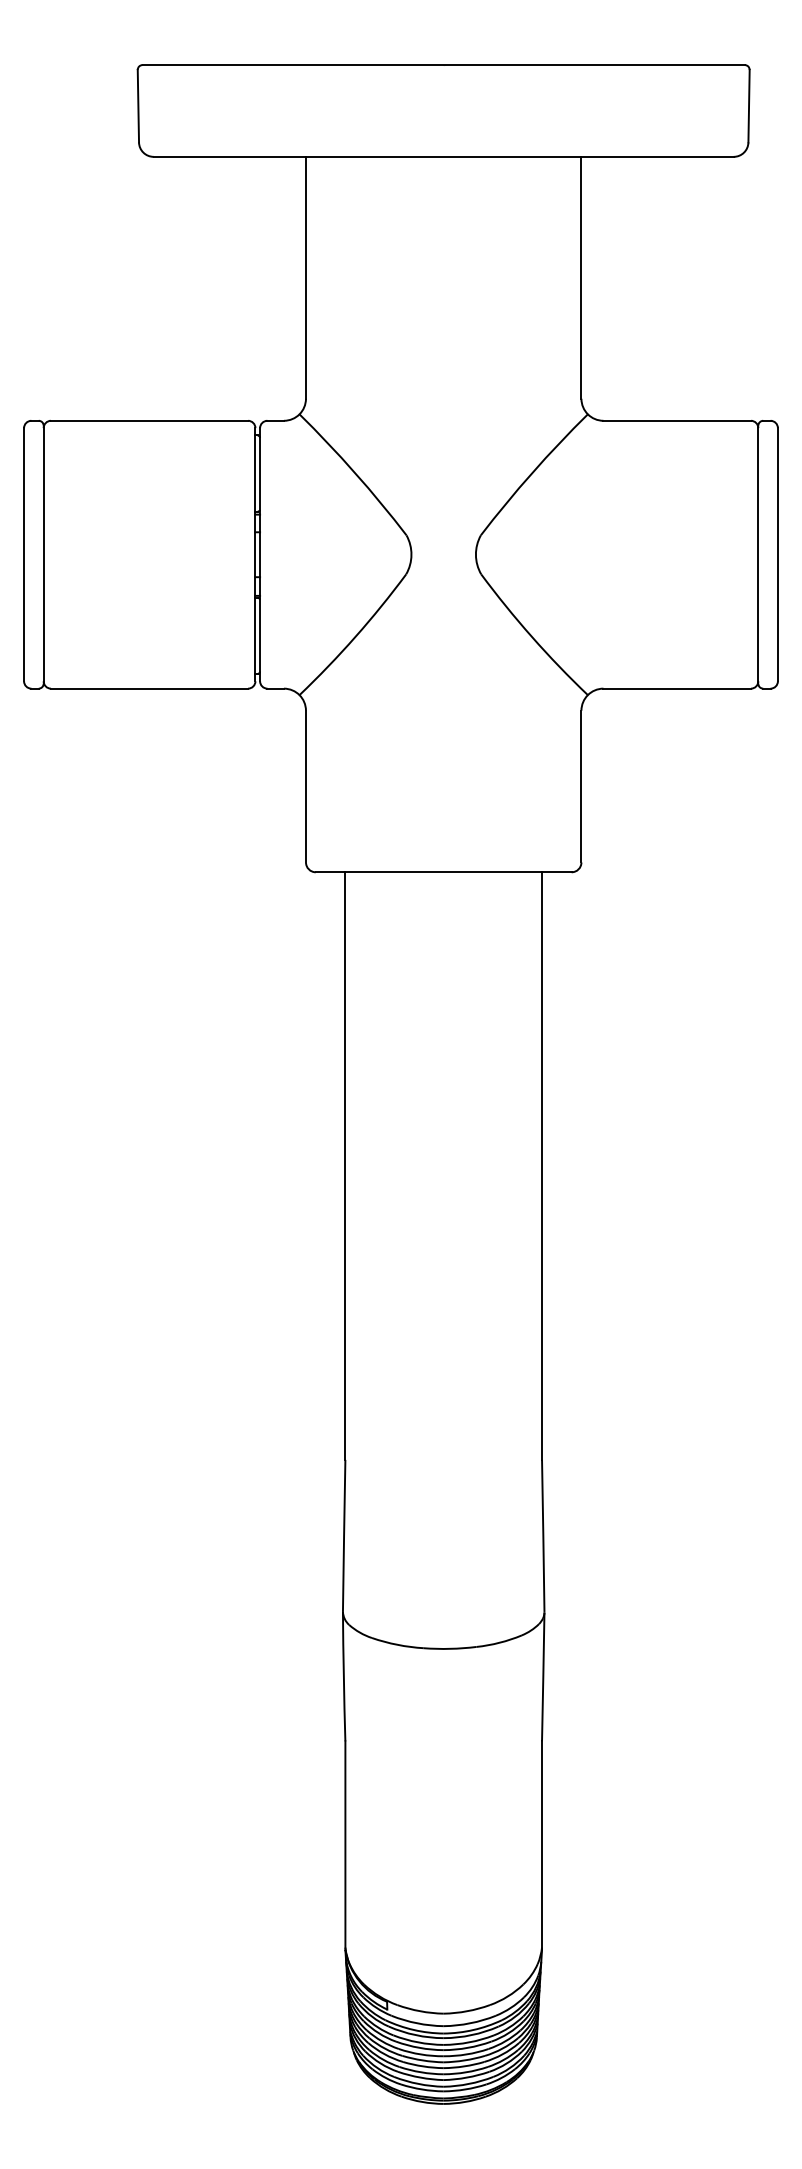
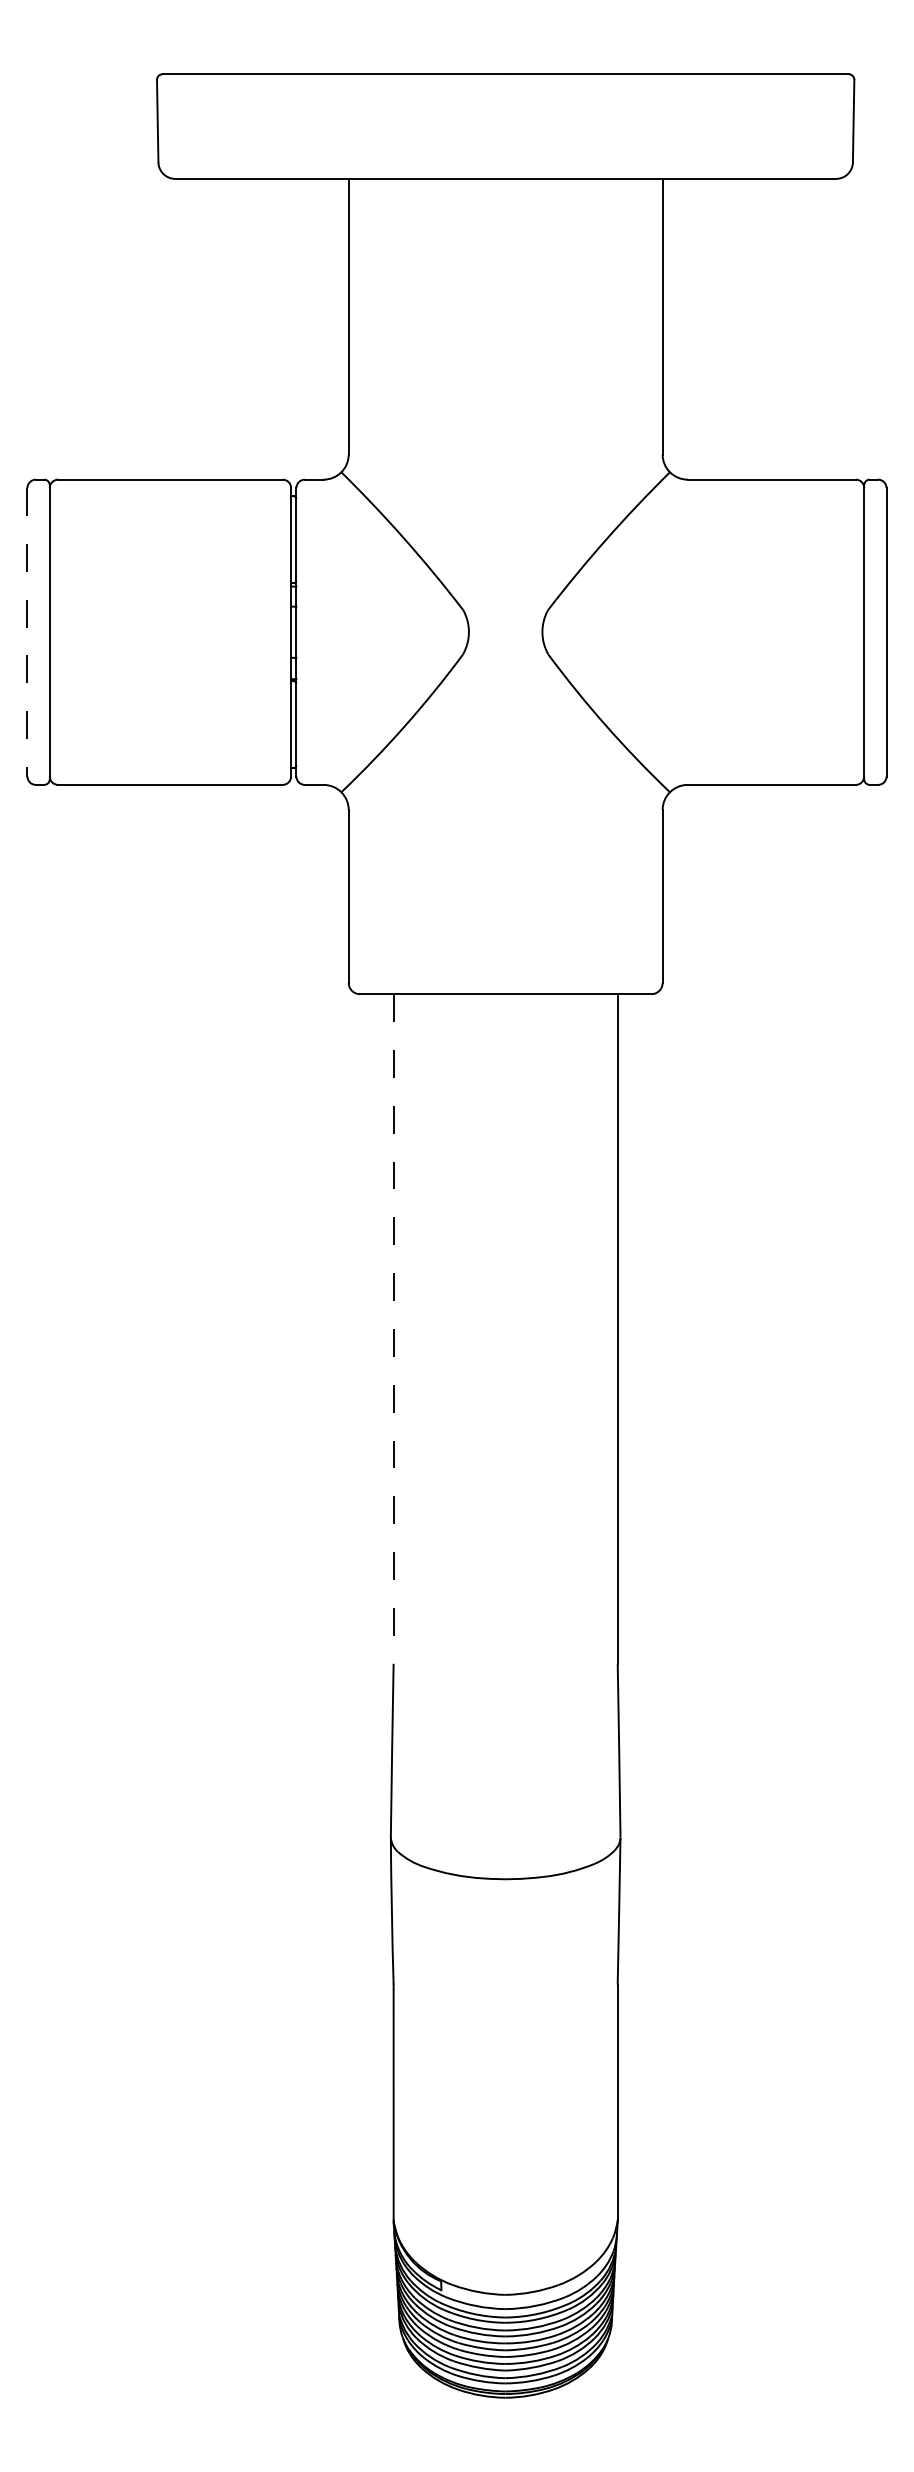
line: (24, 554) -> (27, 632), solid -> dashed
line: (345, 1166) -> (393, 1329), solid -> dashed

